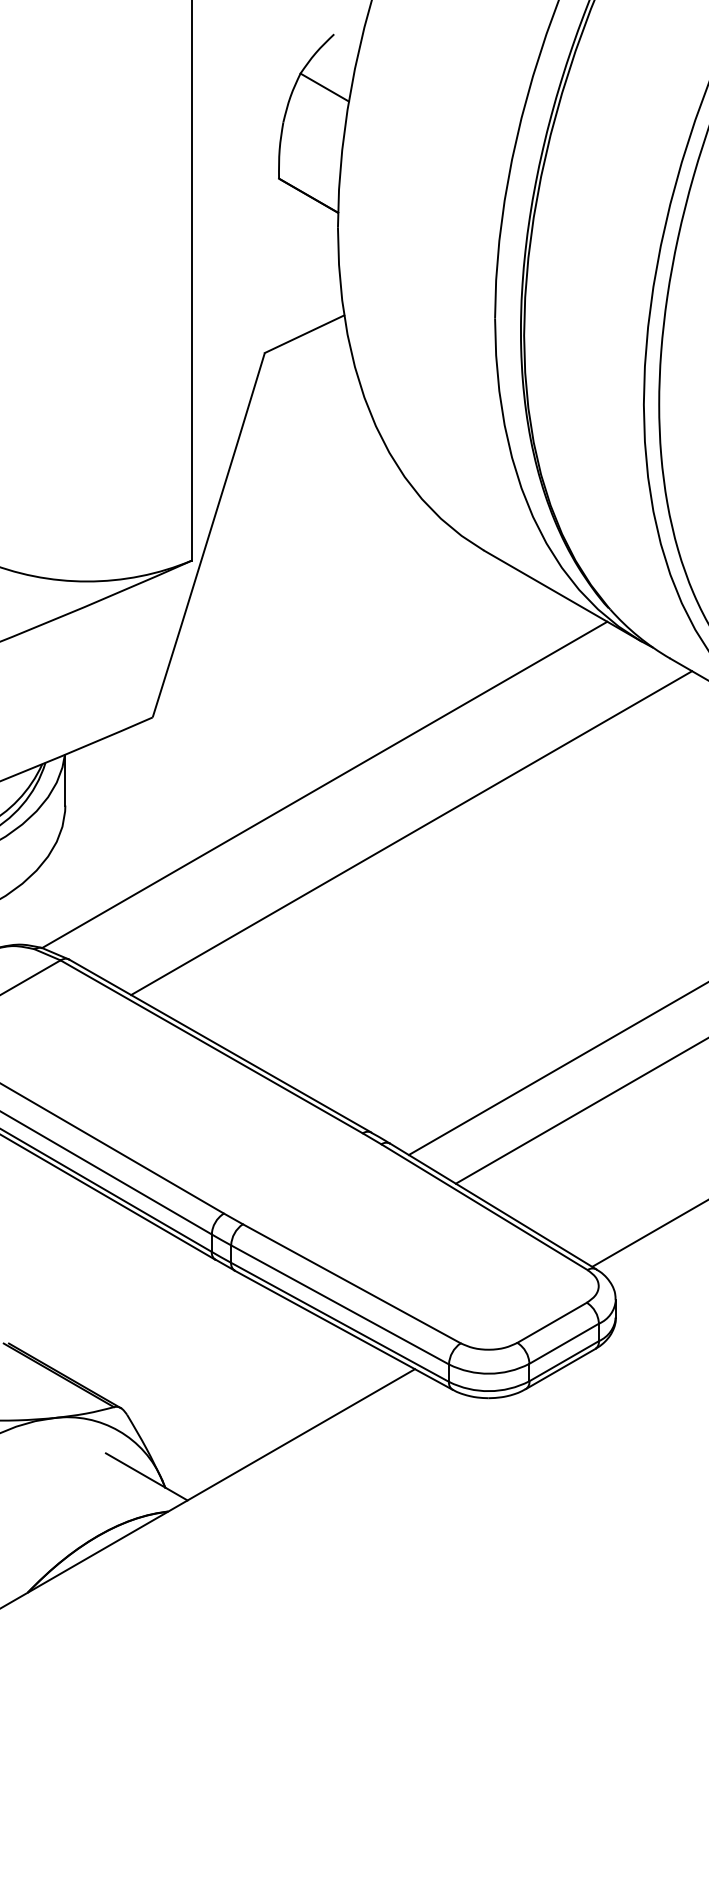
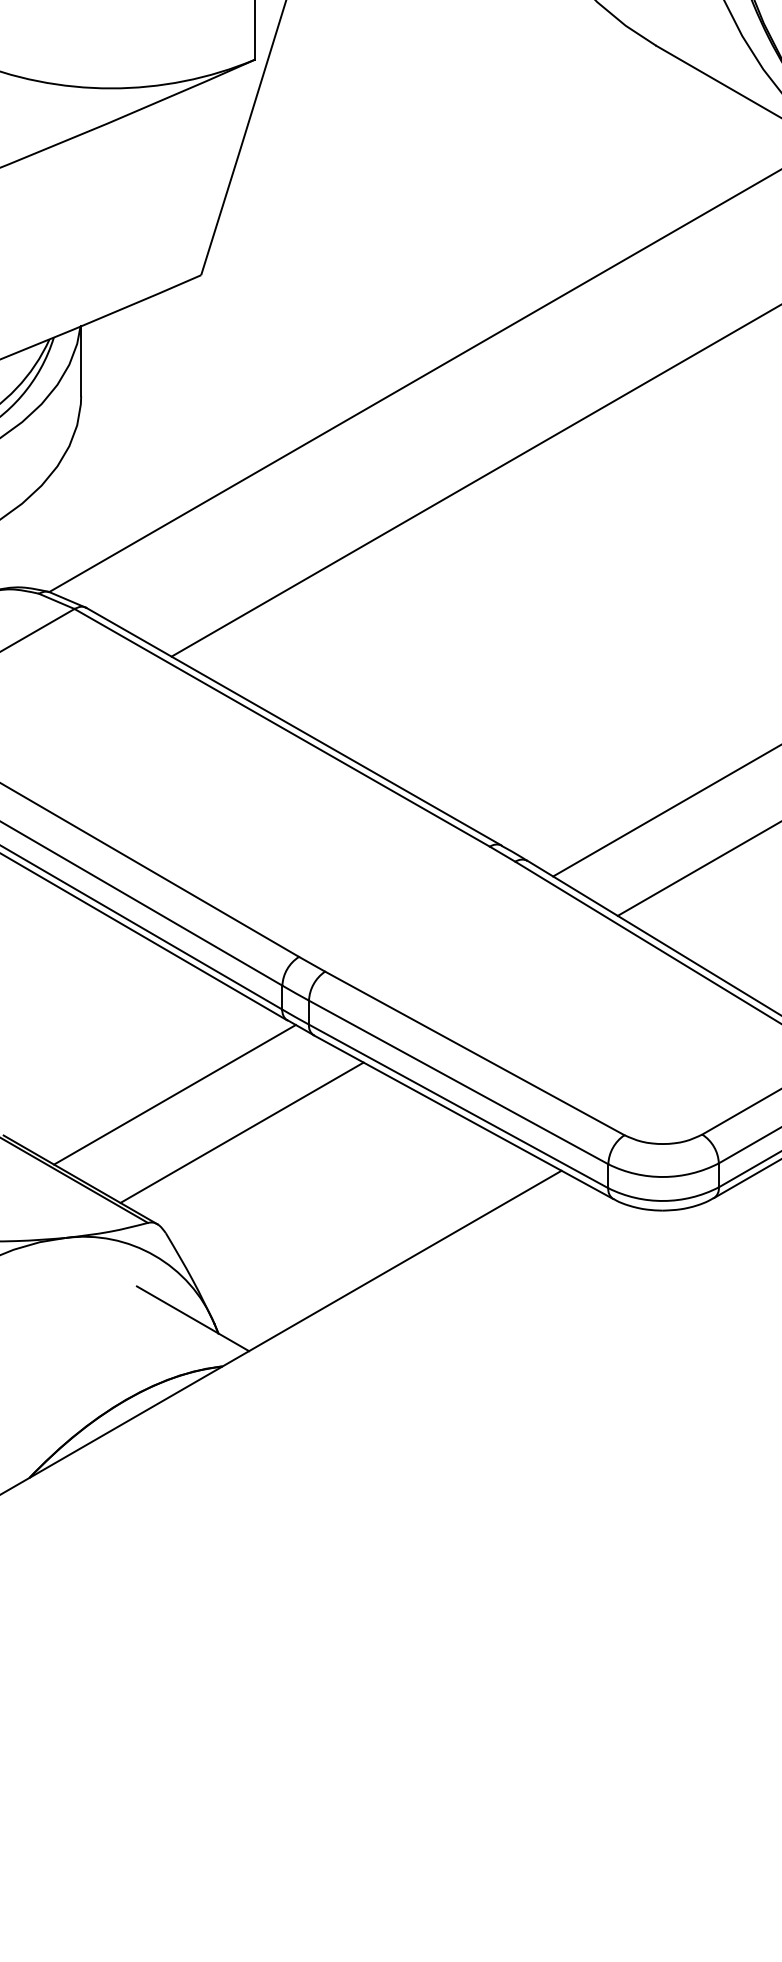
line: (133, 1313) -> (174, 1094), added
line: (182, 1341) -> (242, 1132), added

